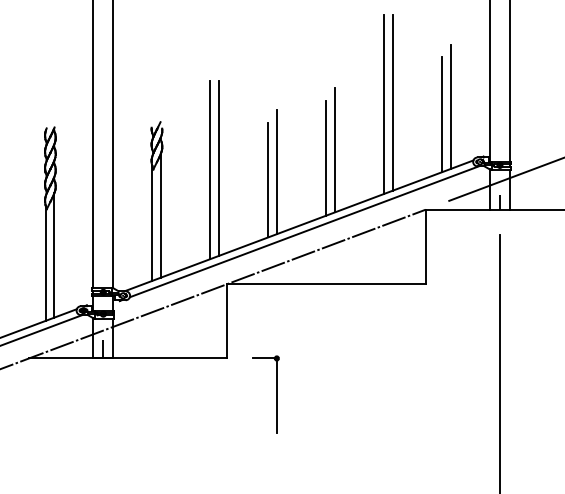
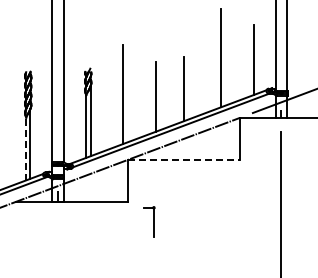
line: (384, 104) -> (216, 58), removed
line: (443, 114) -> (249, 64), removed
line: (334, 150) -> (188, 84), removed
line: (210, 169) -> (118, 95), removed
line: (269, 178) -> (151, 100), removed
line: (45, 262) -> (25, 147), solid -> dashed
line: (326, 283) -> (183, 159), solid -> dashed
part: (265, 393) -> (149, 221), size x0.7

